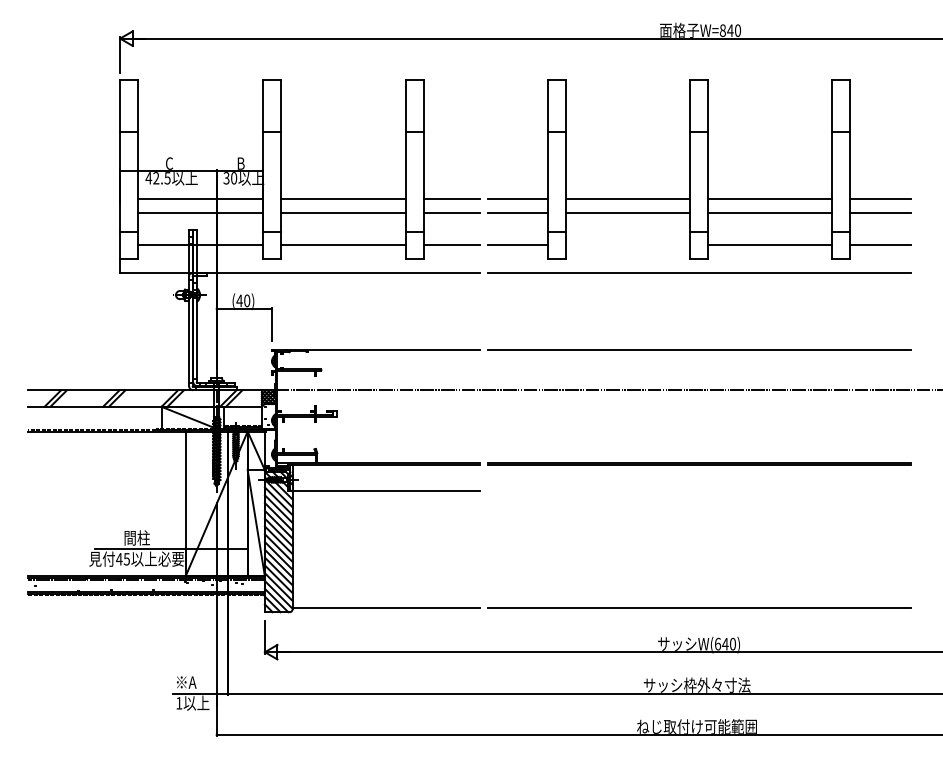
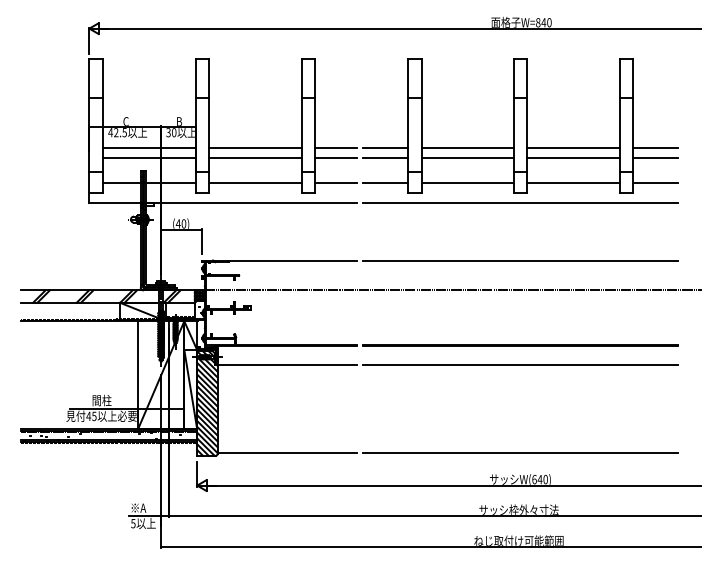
line: (628, 245) -> (467, 182), added
line: (698, 490) -> (520, 365), added
text: (179, 703) -> (133, 523), 1 -> 5

